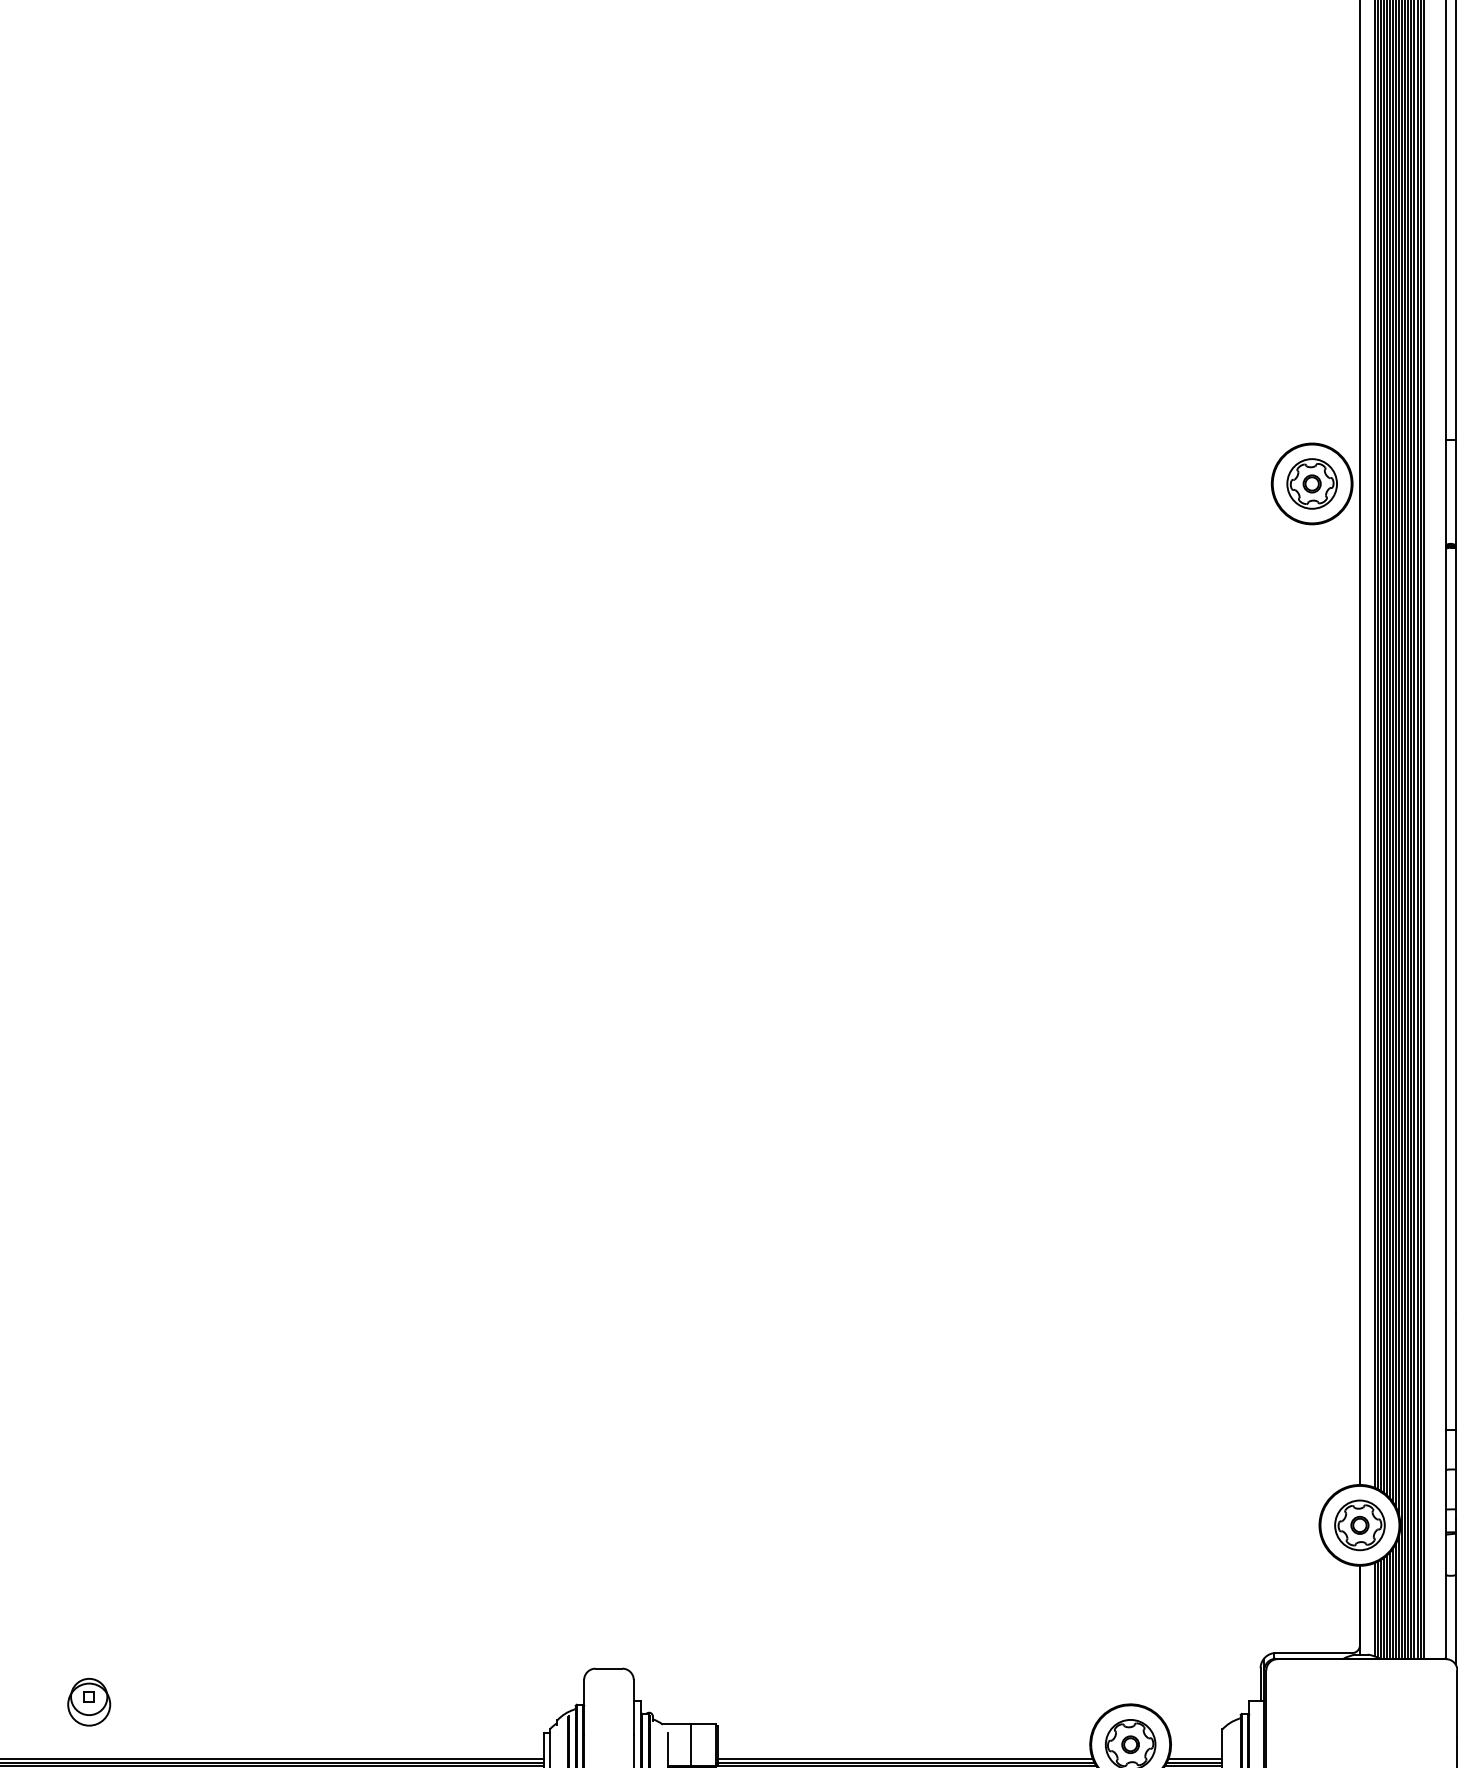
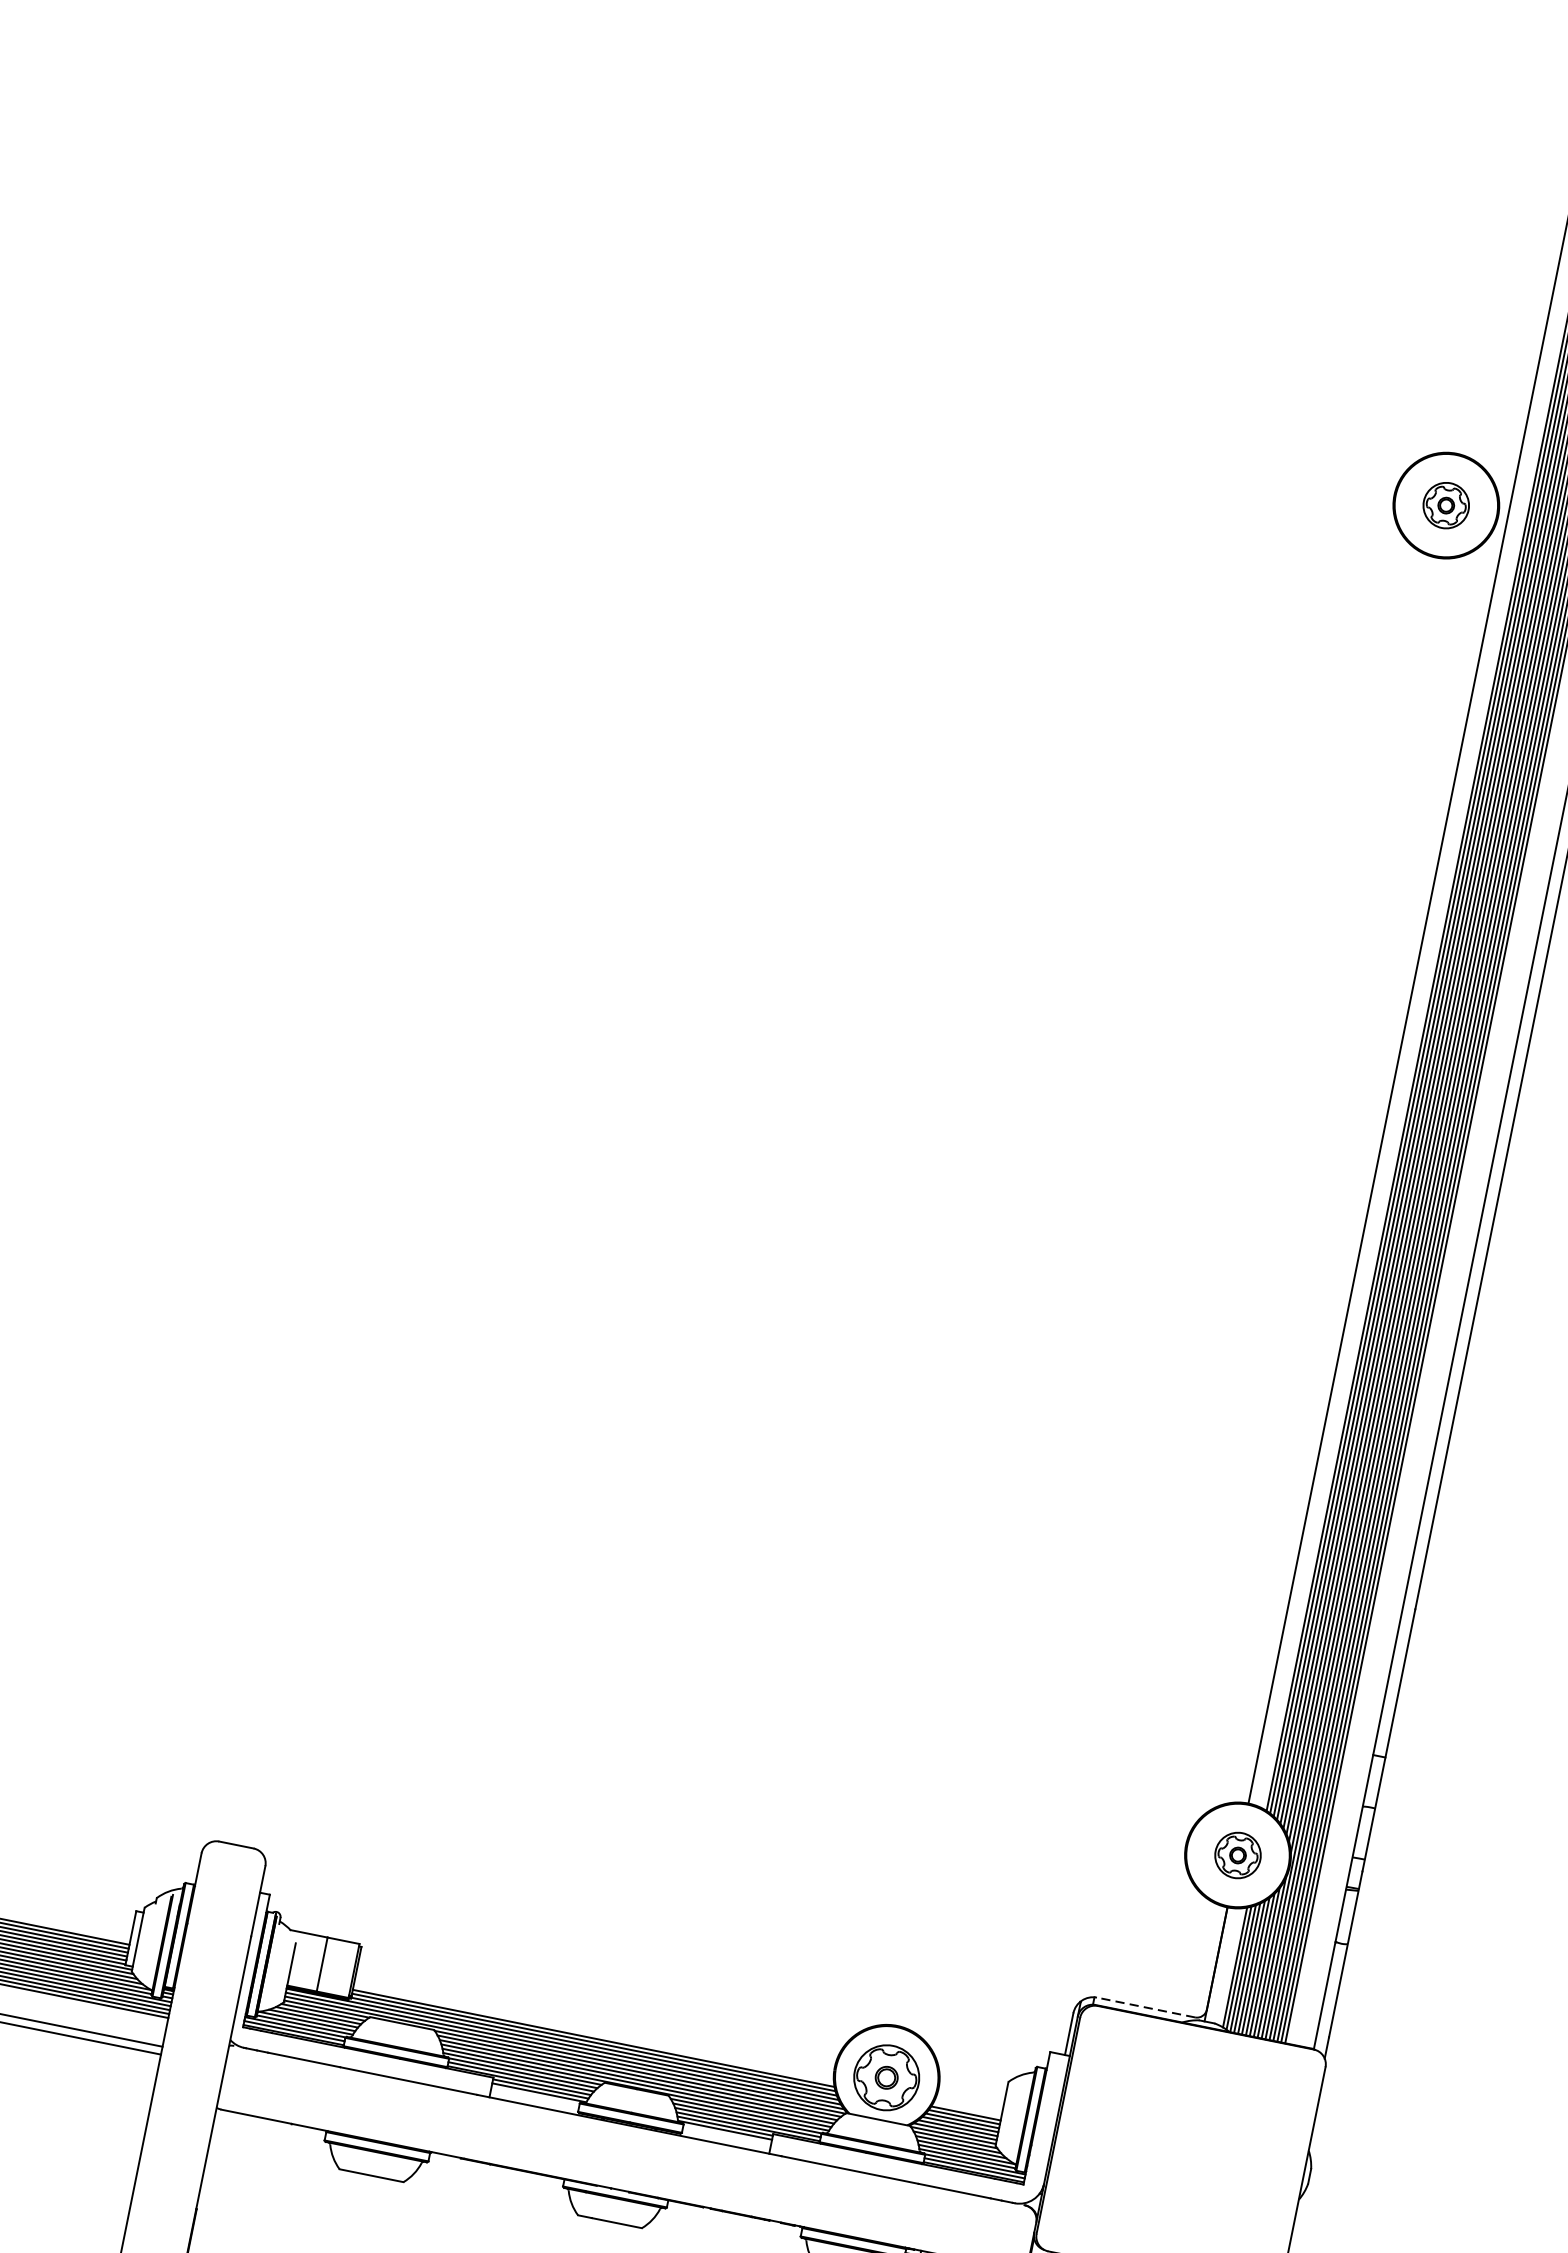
part: (1311, 483) -> (1445, 504), size x0.7
part: (1359, 1525) -> (1237, 1855), size x0.7
line: (1313, 1653) -> (1145, 2007), solid -> dashed

